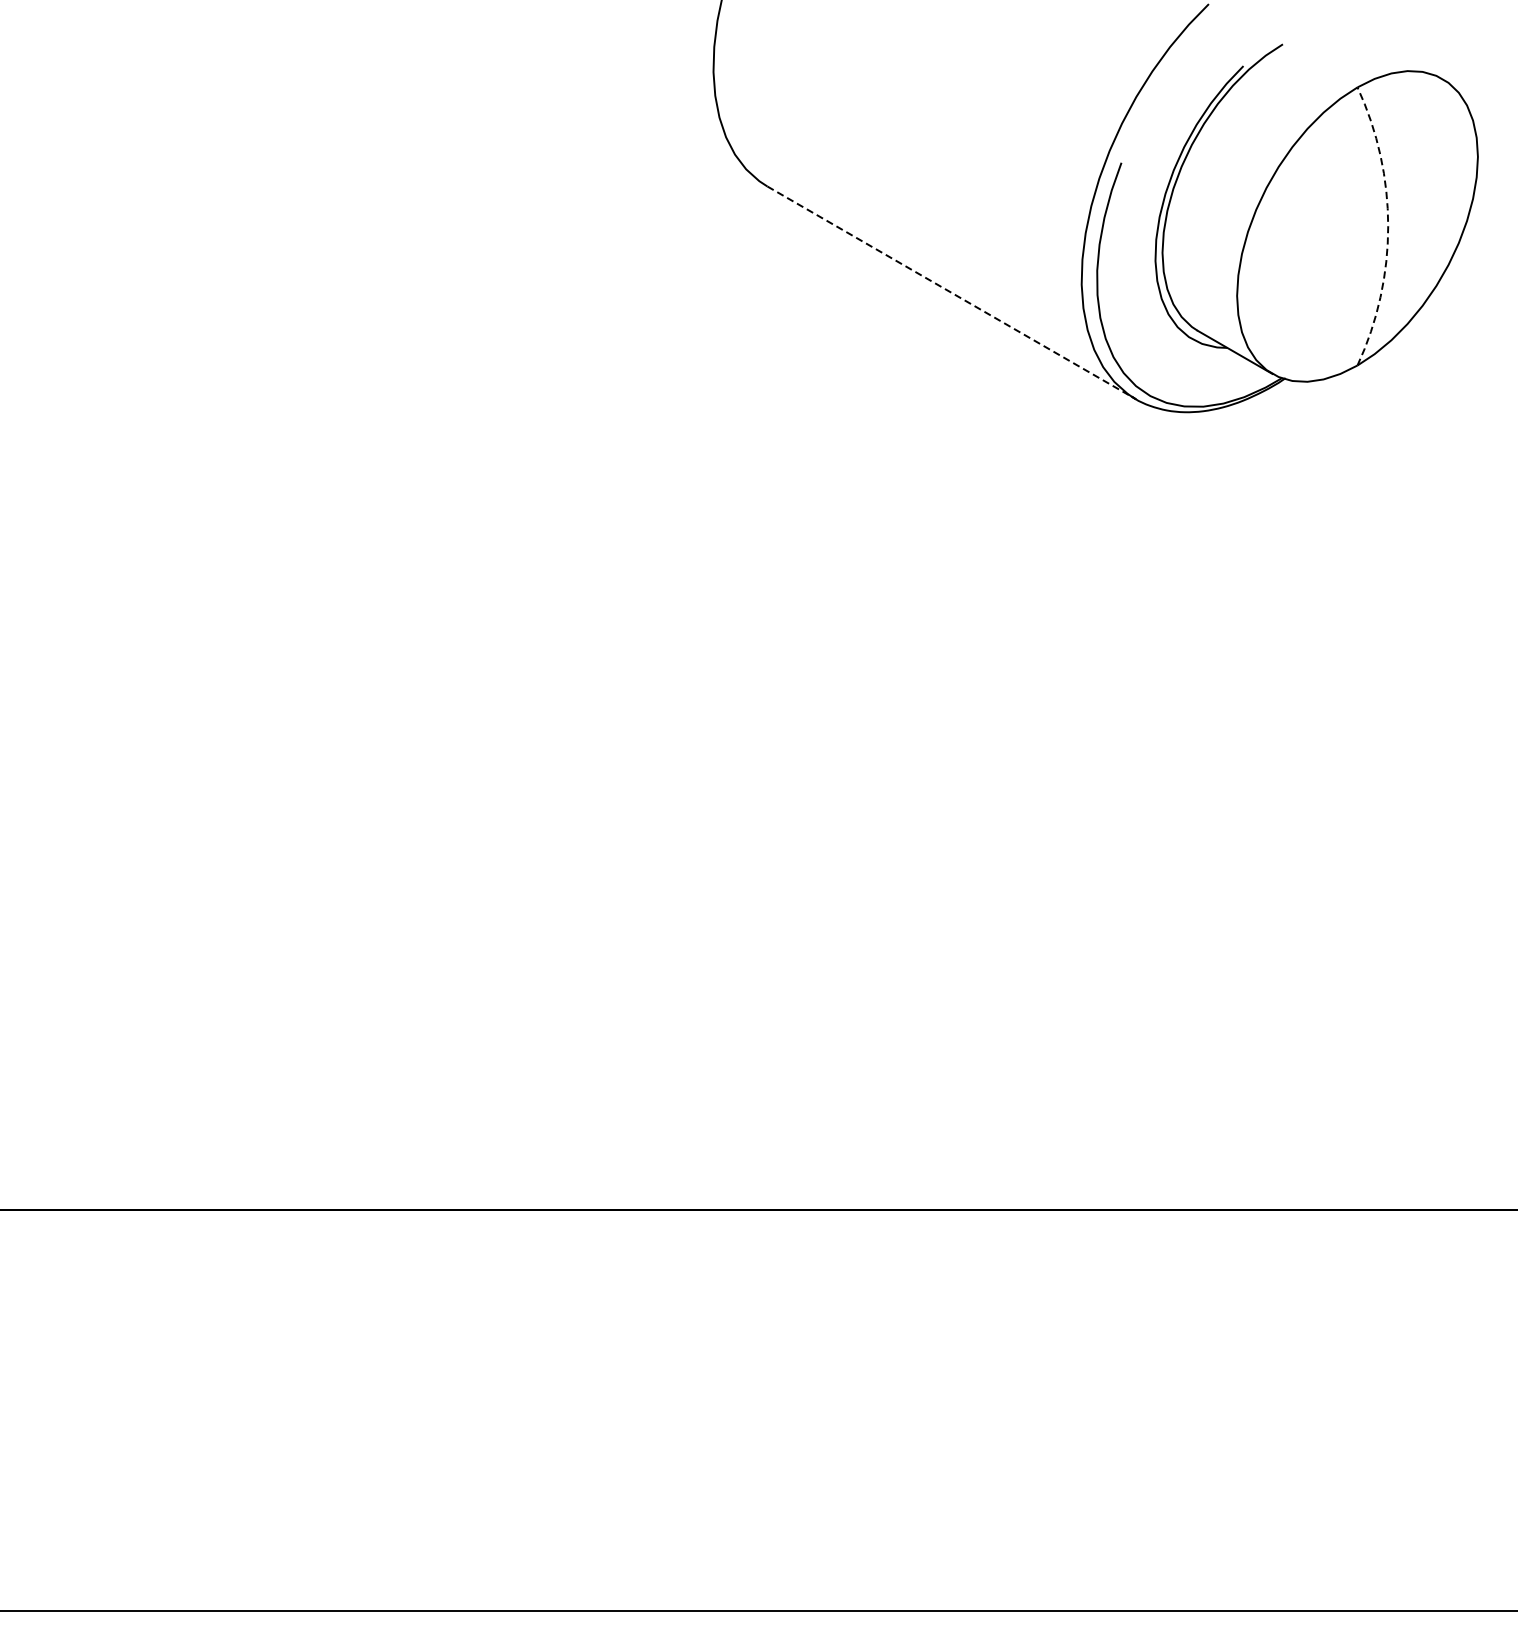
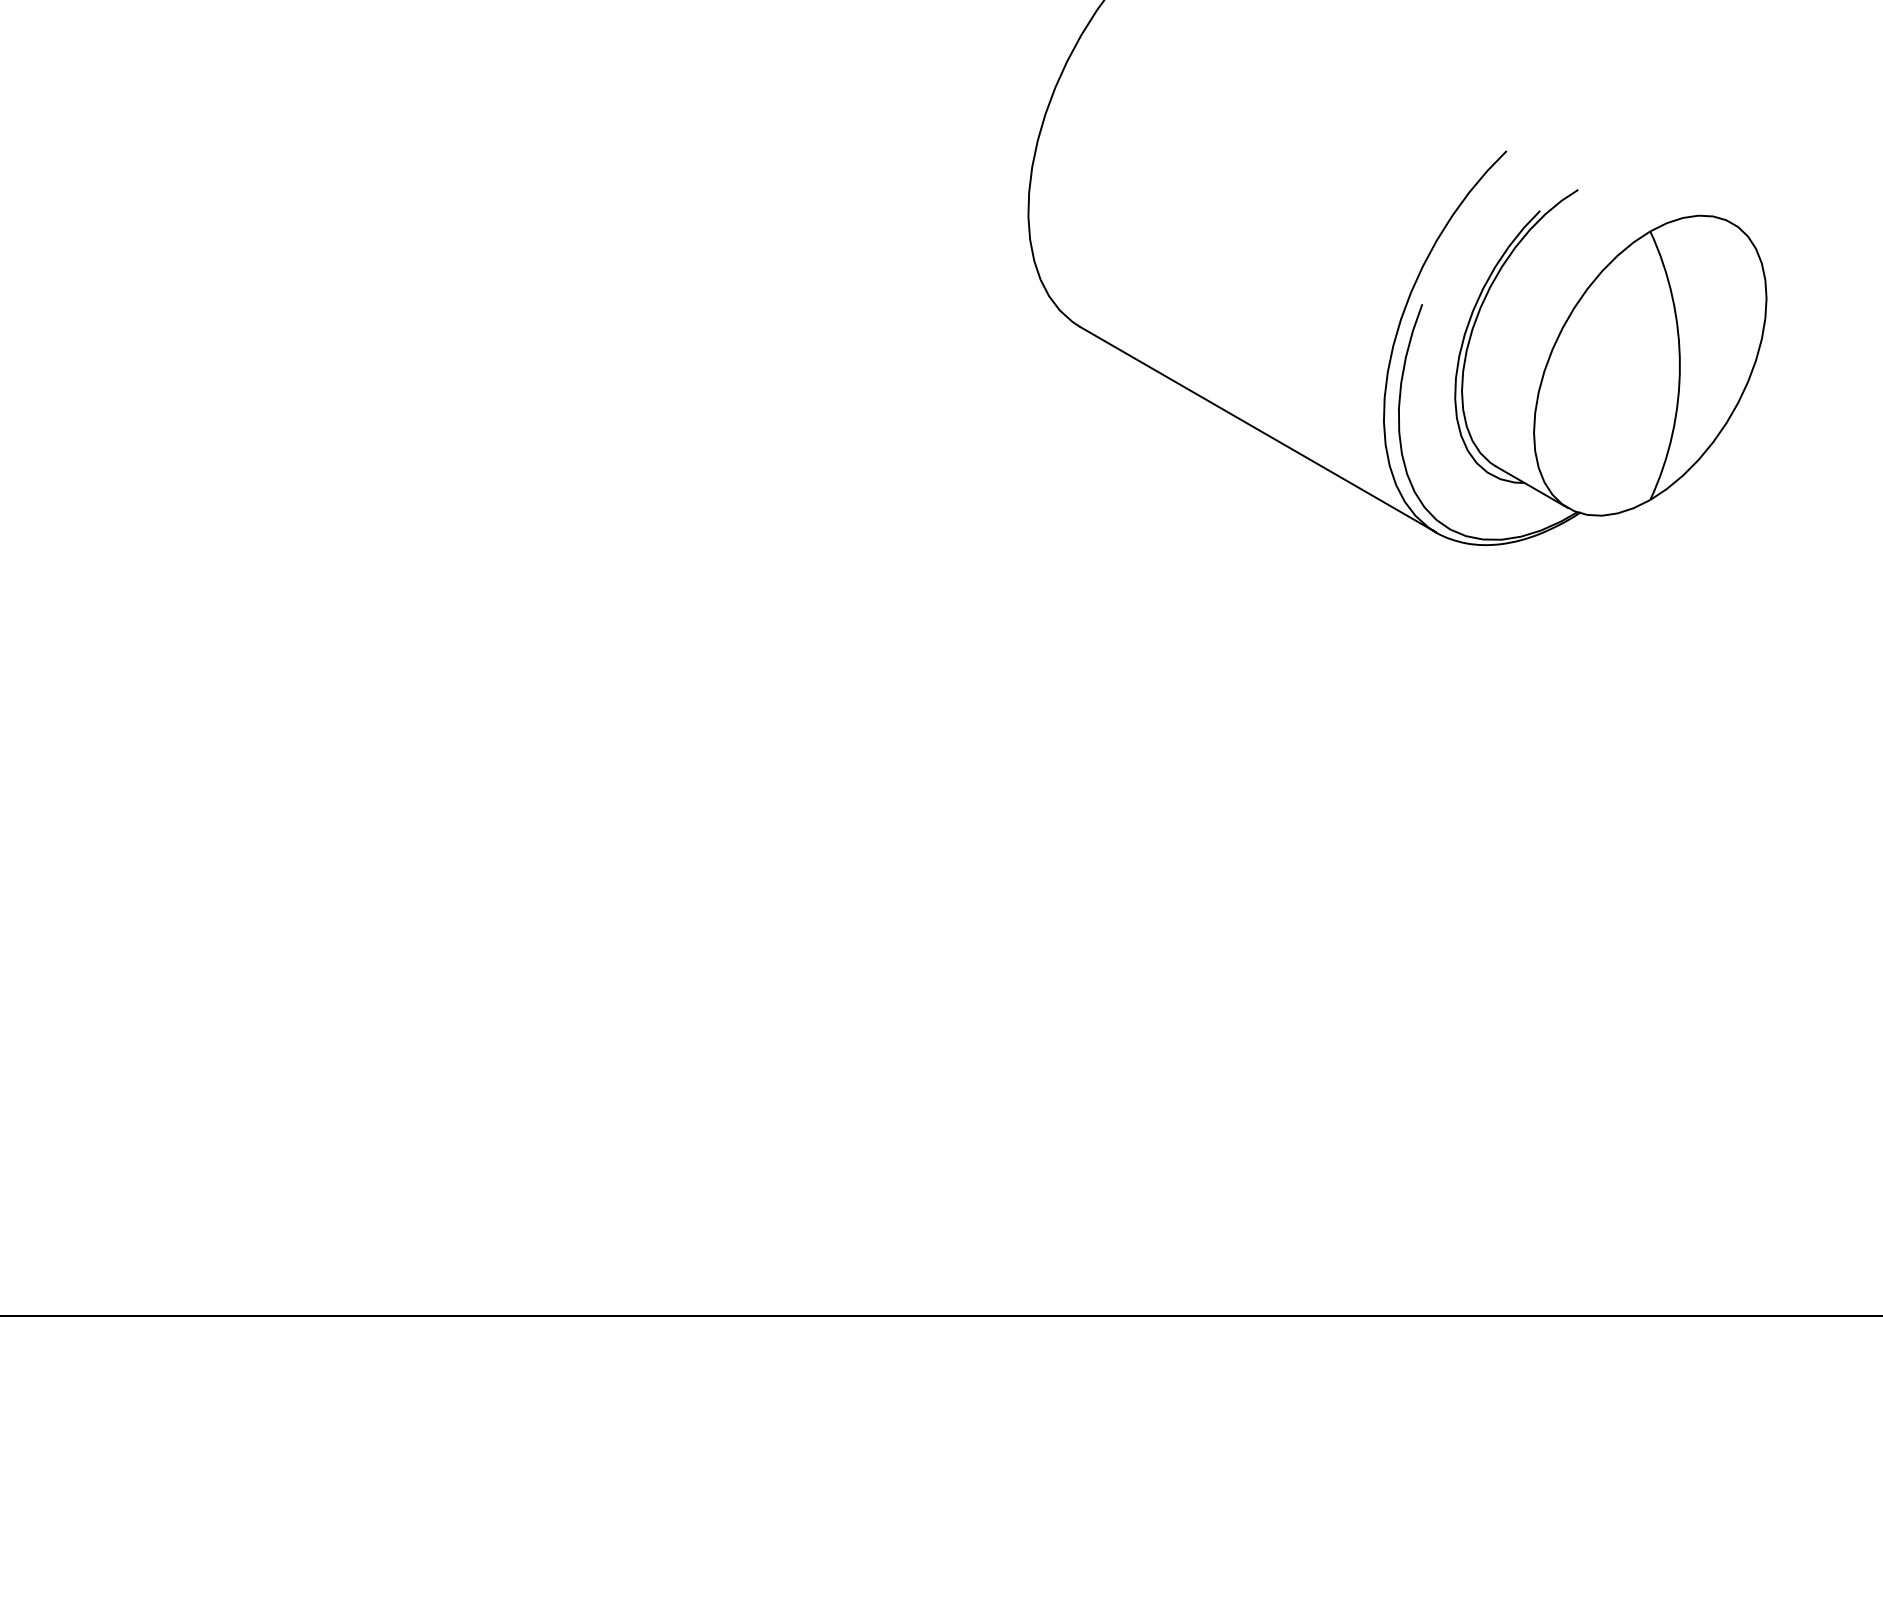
arc: (1387, 226) -> (1679, 365), dashed -> solid
line: (951, 292) -> (1258, 429), dashed -> solid

